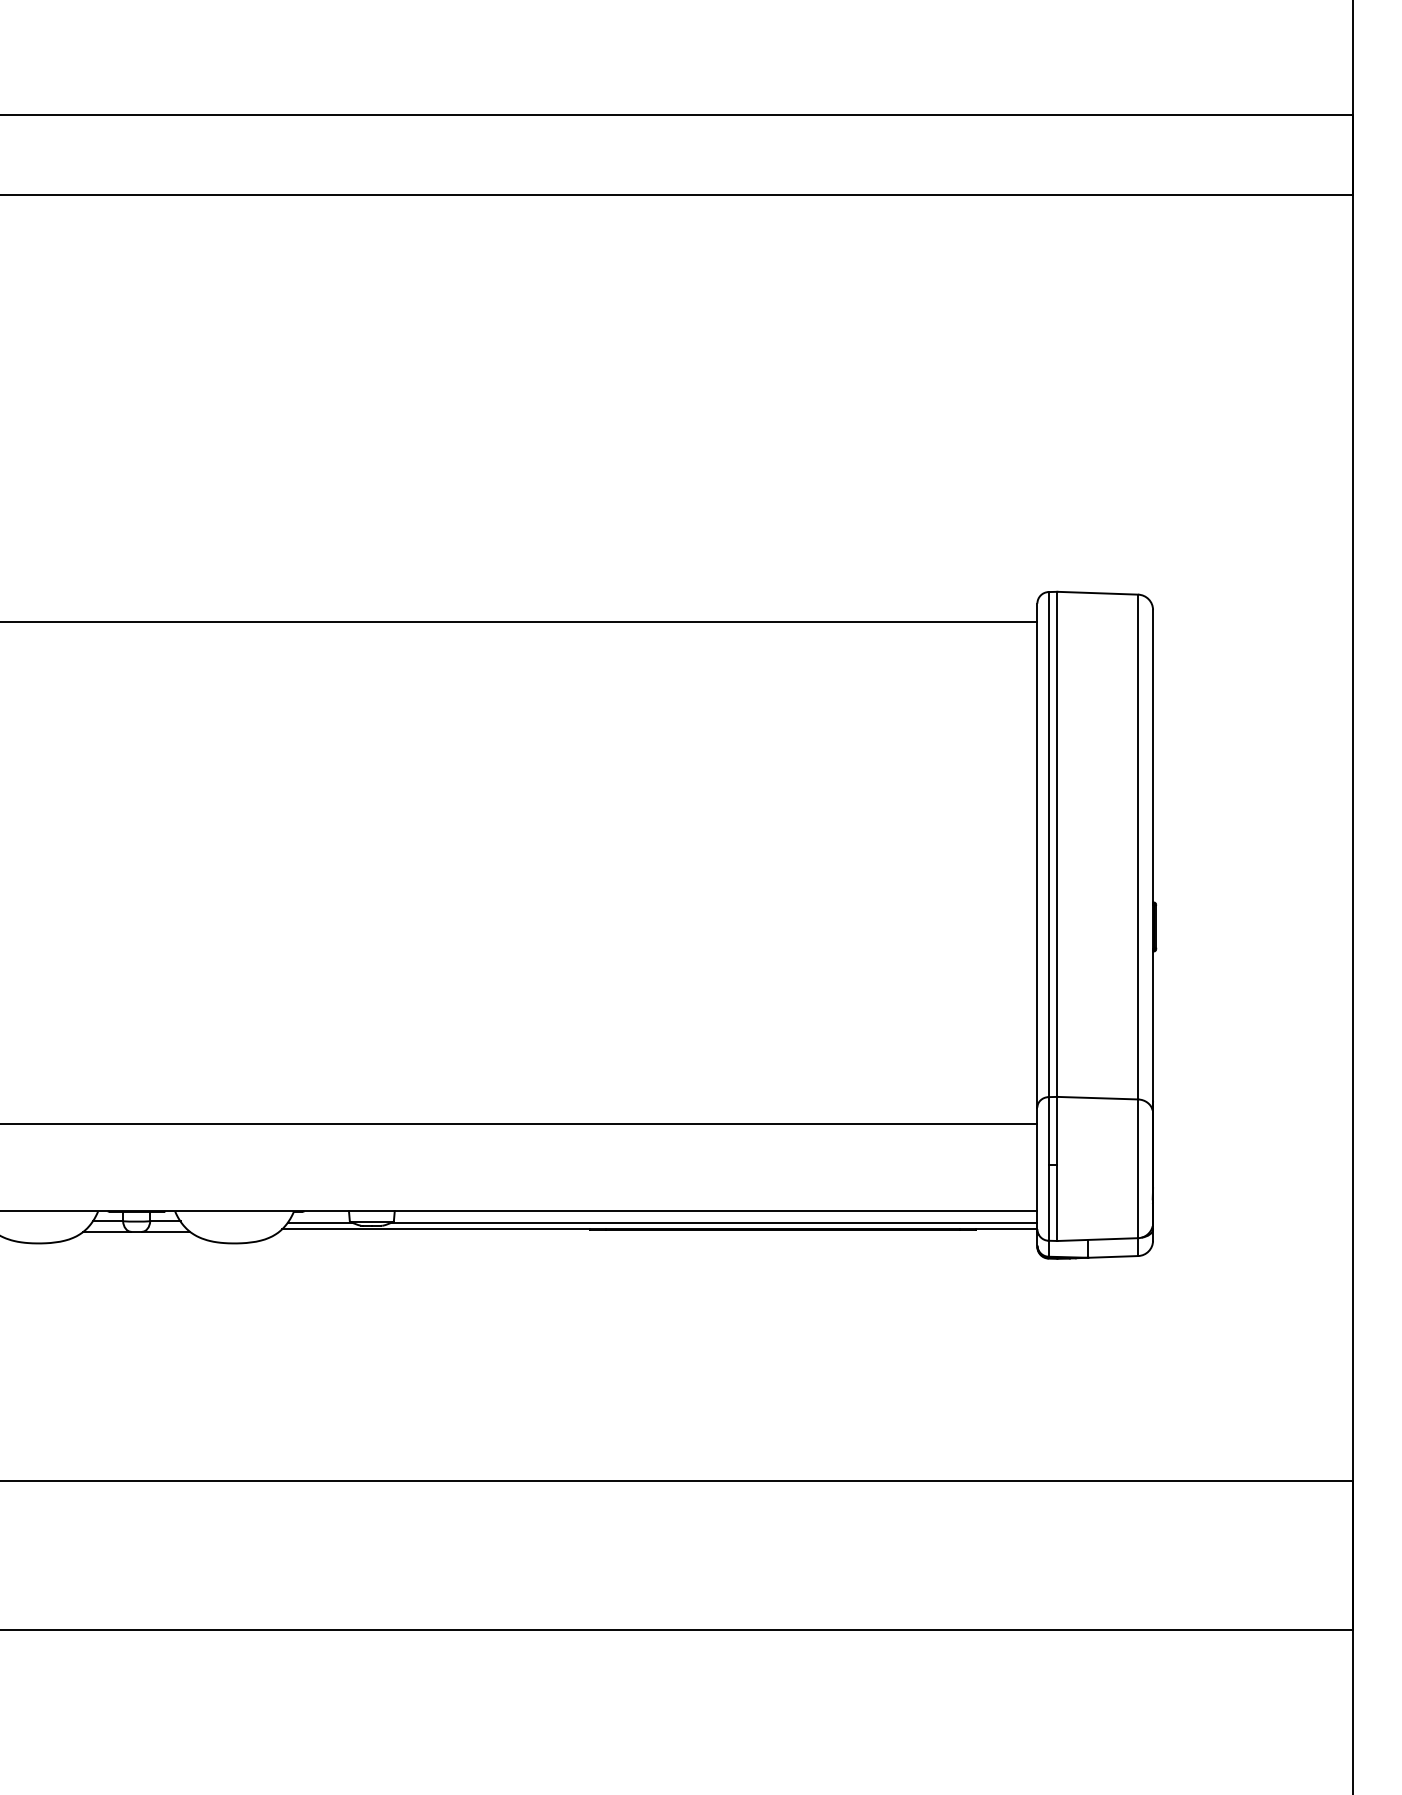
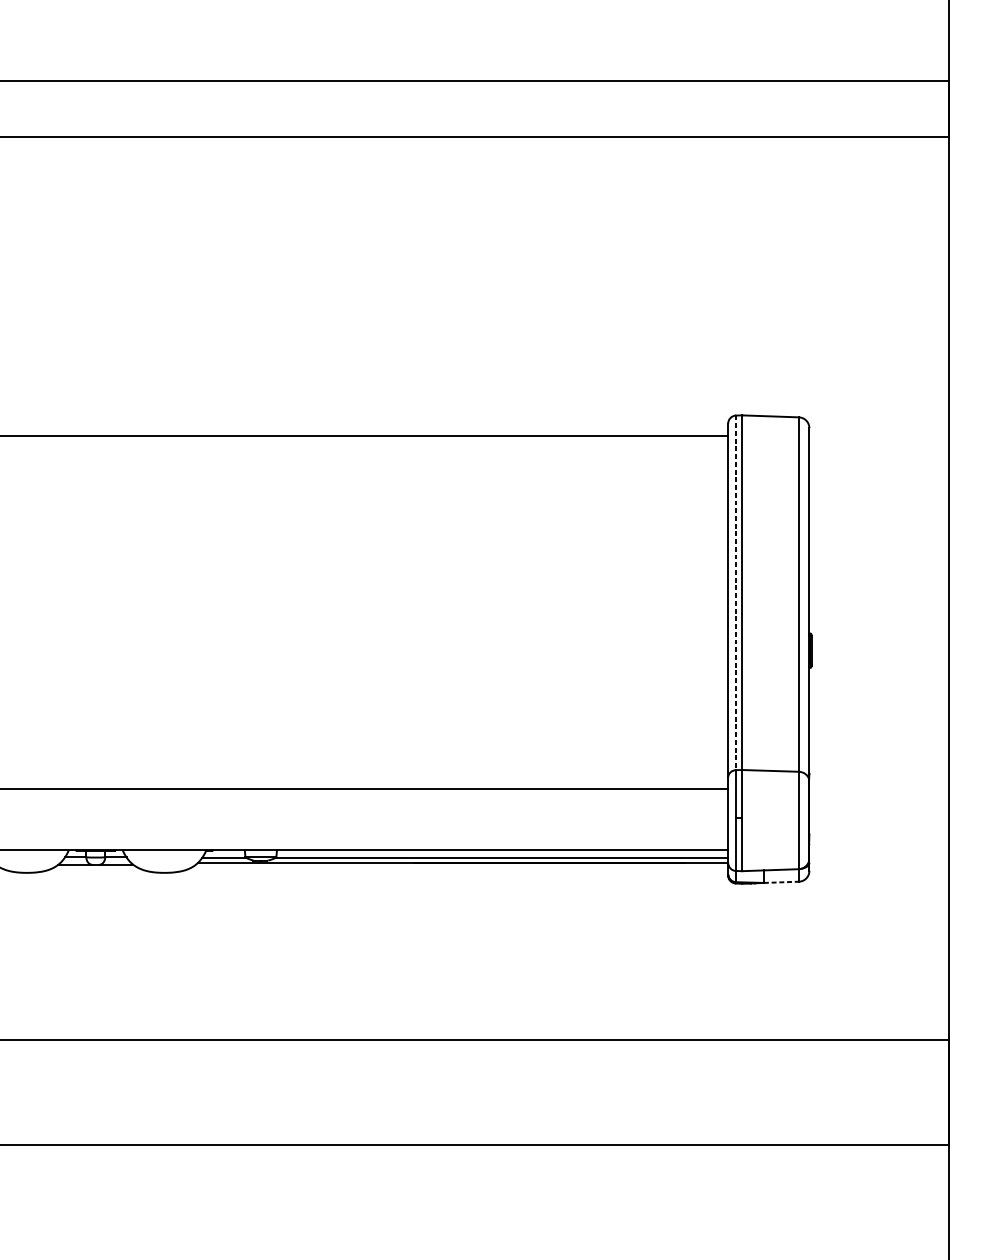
line: (1048, 844) -> (735, 592), solid -> dashed
line: (1113, 1256) -> (781, 882), solid -> dashed

